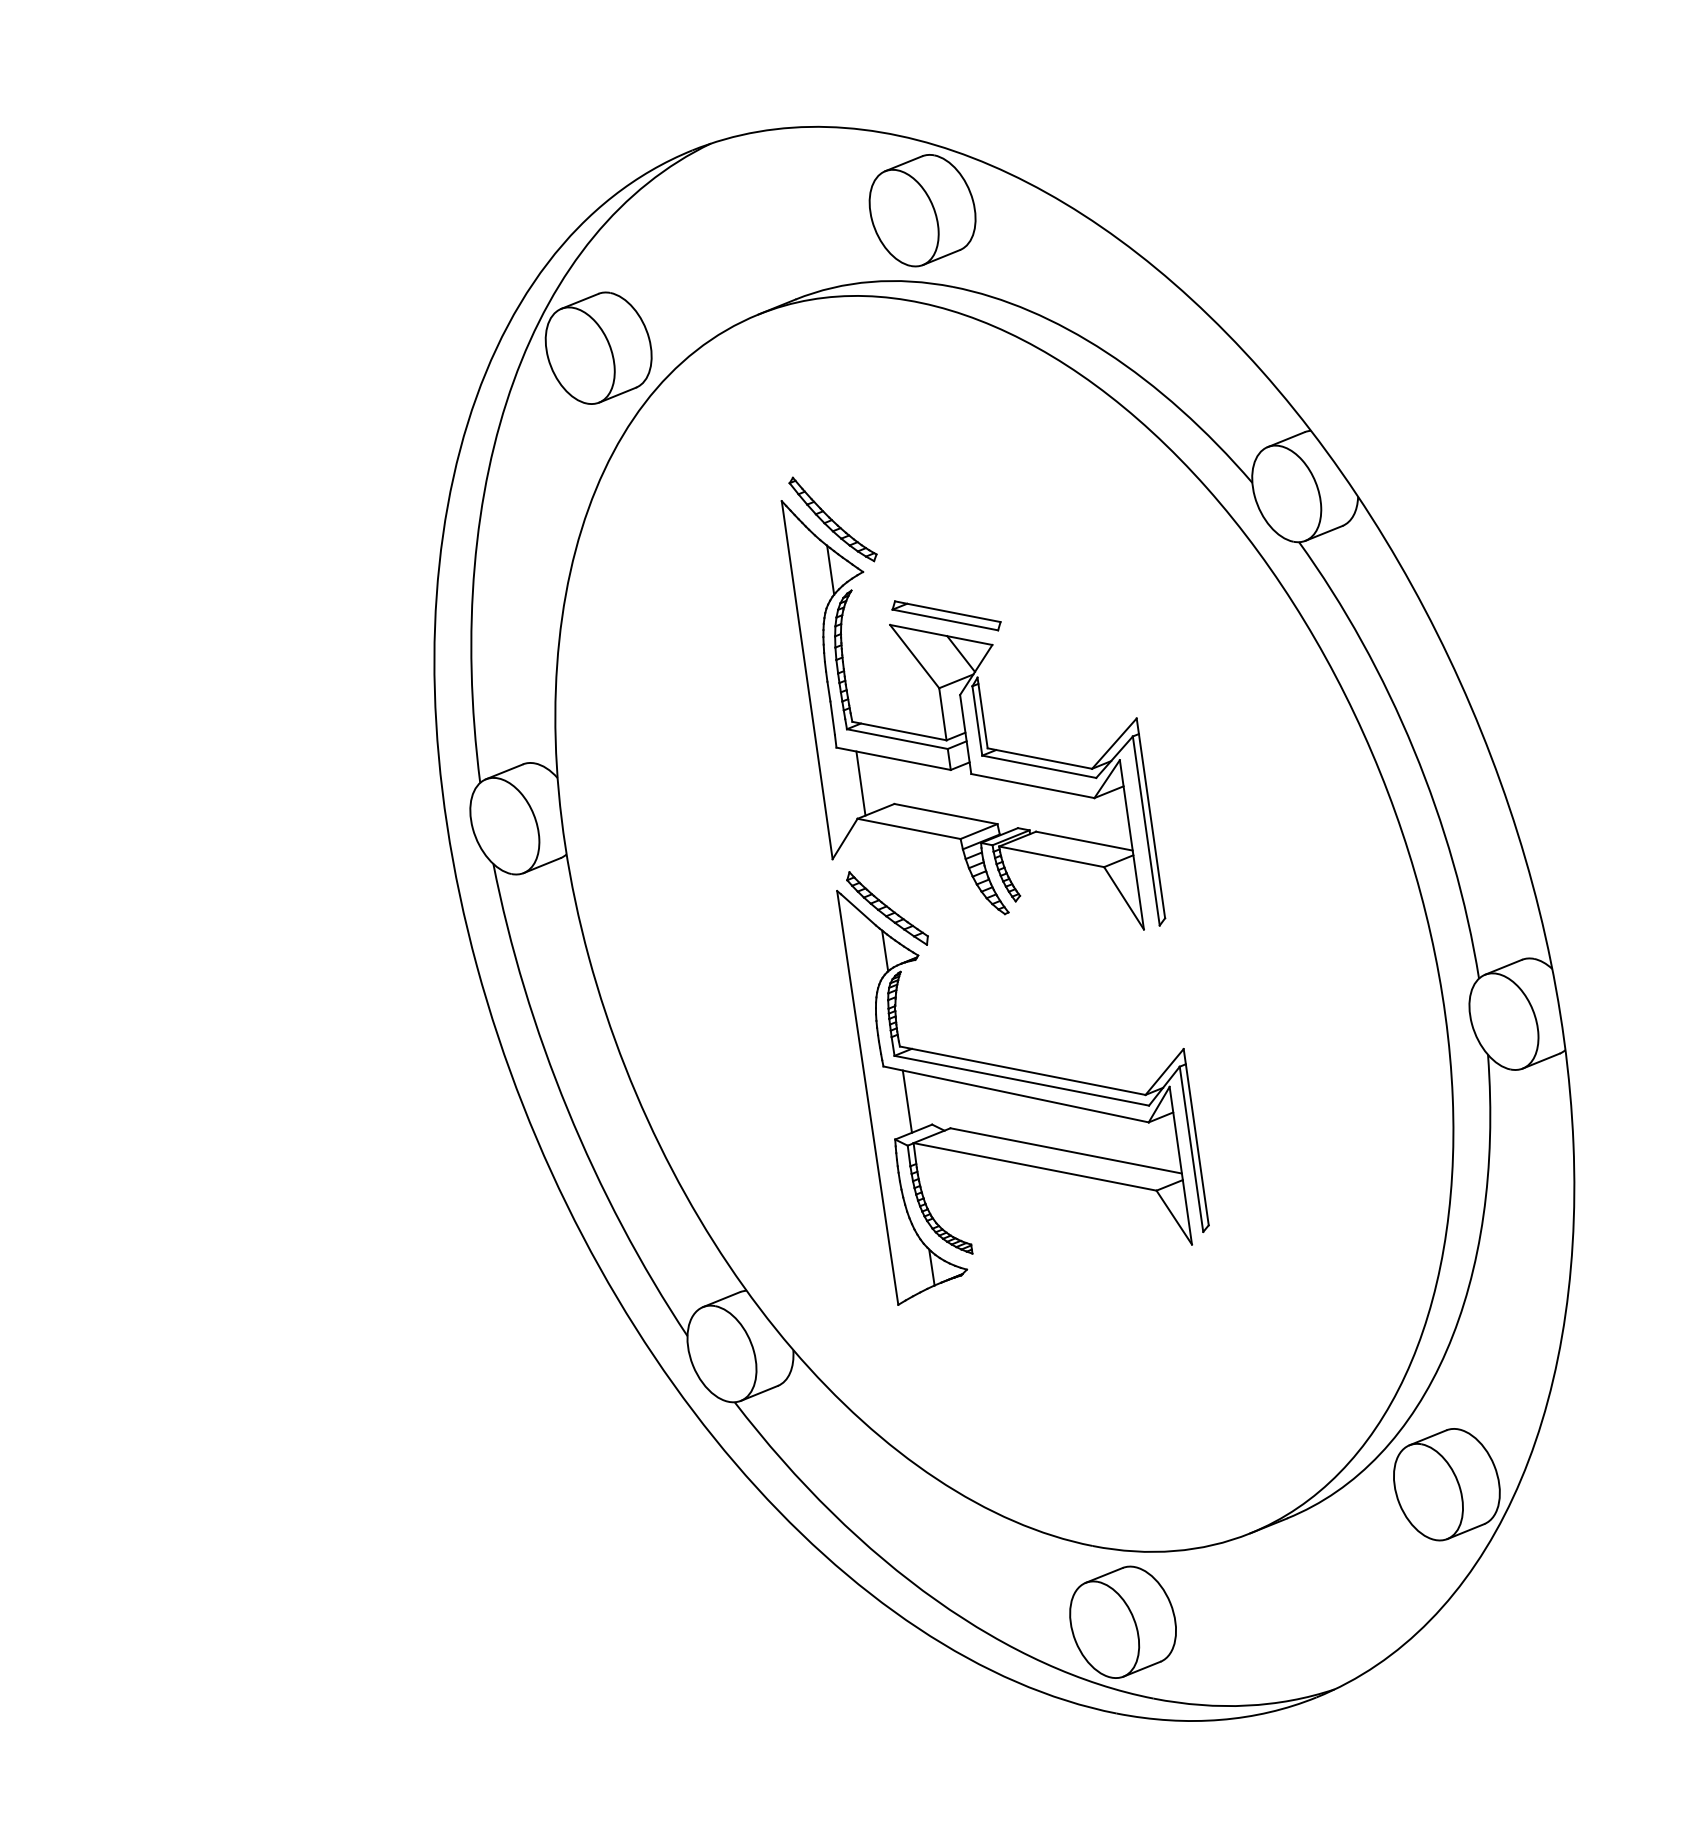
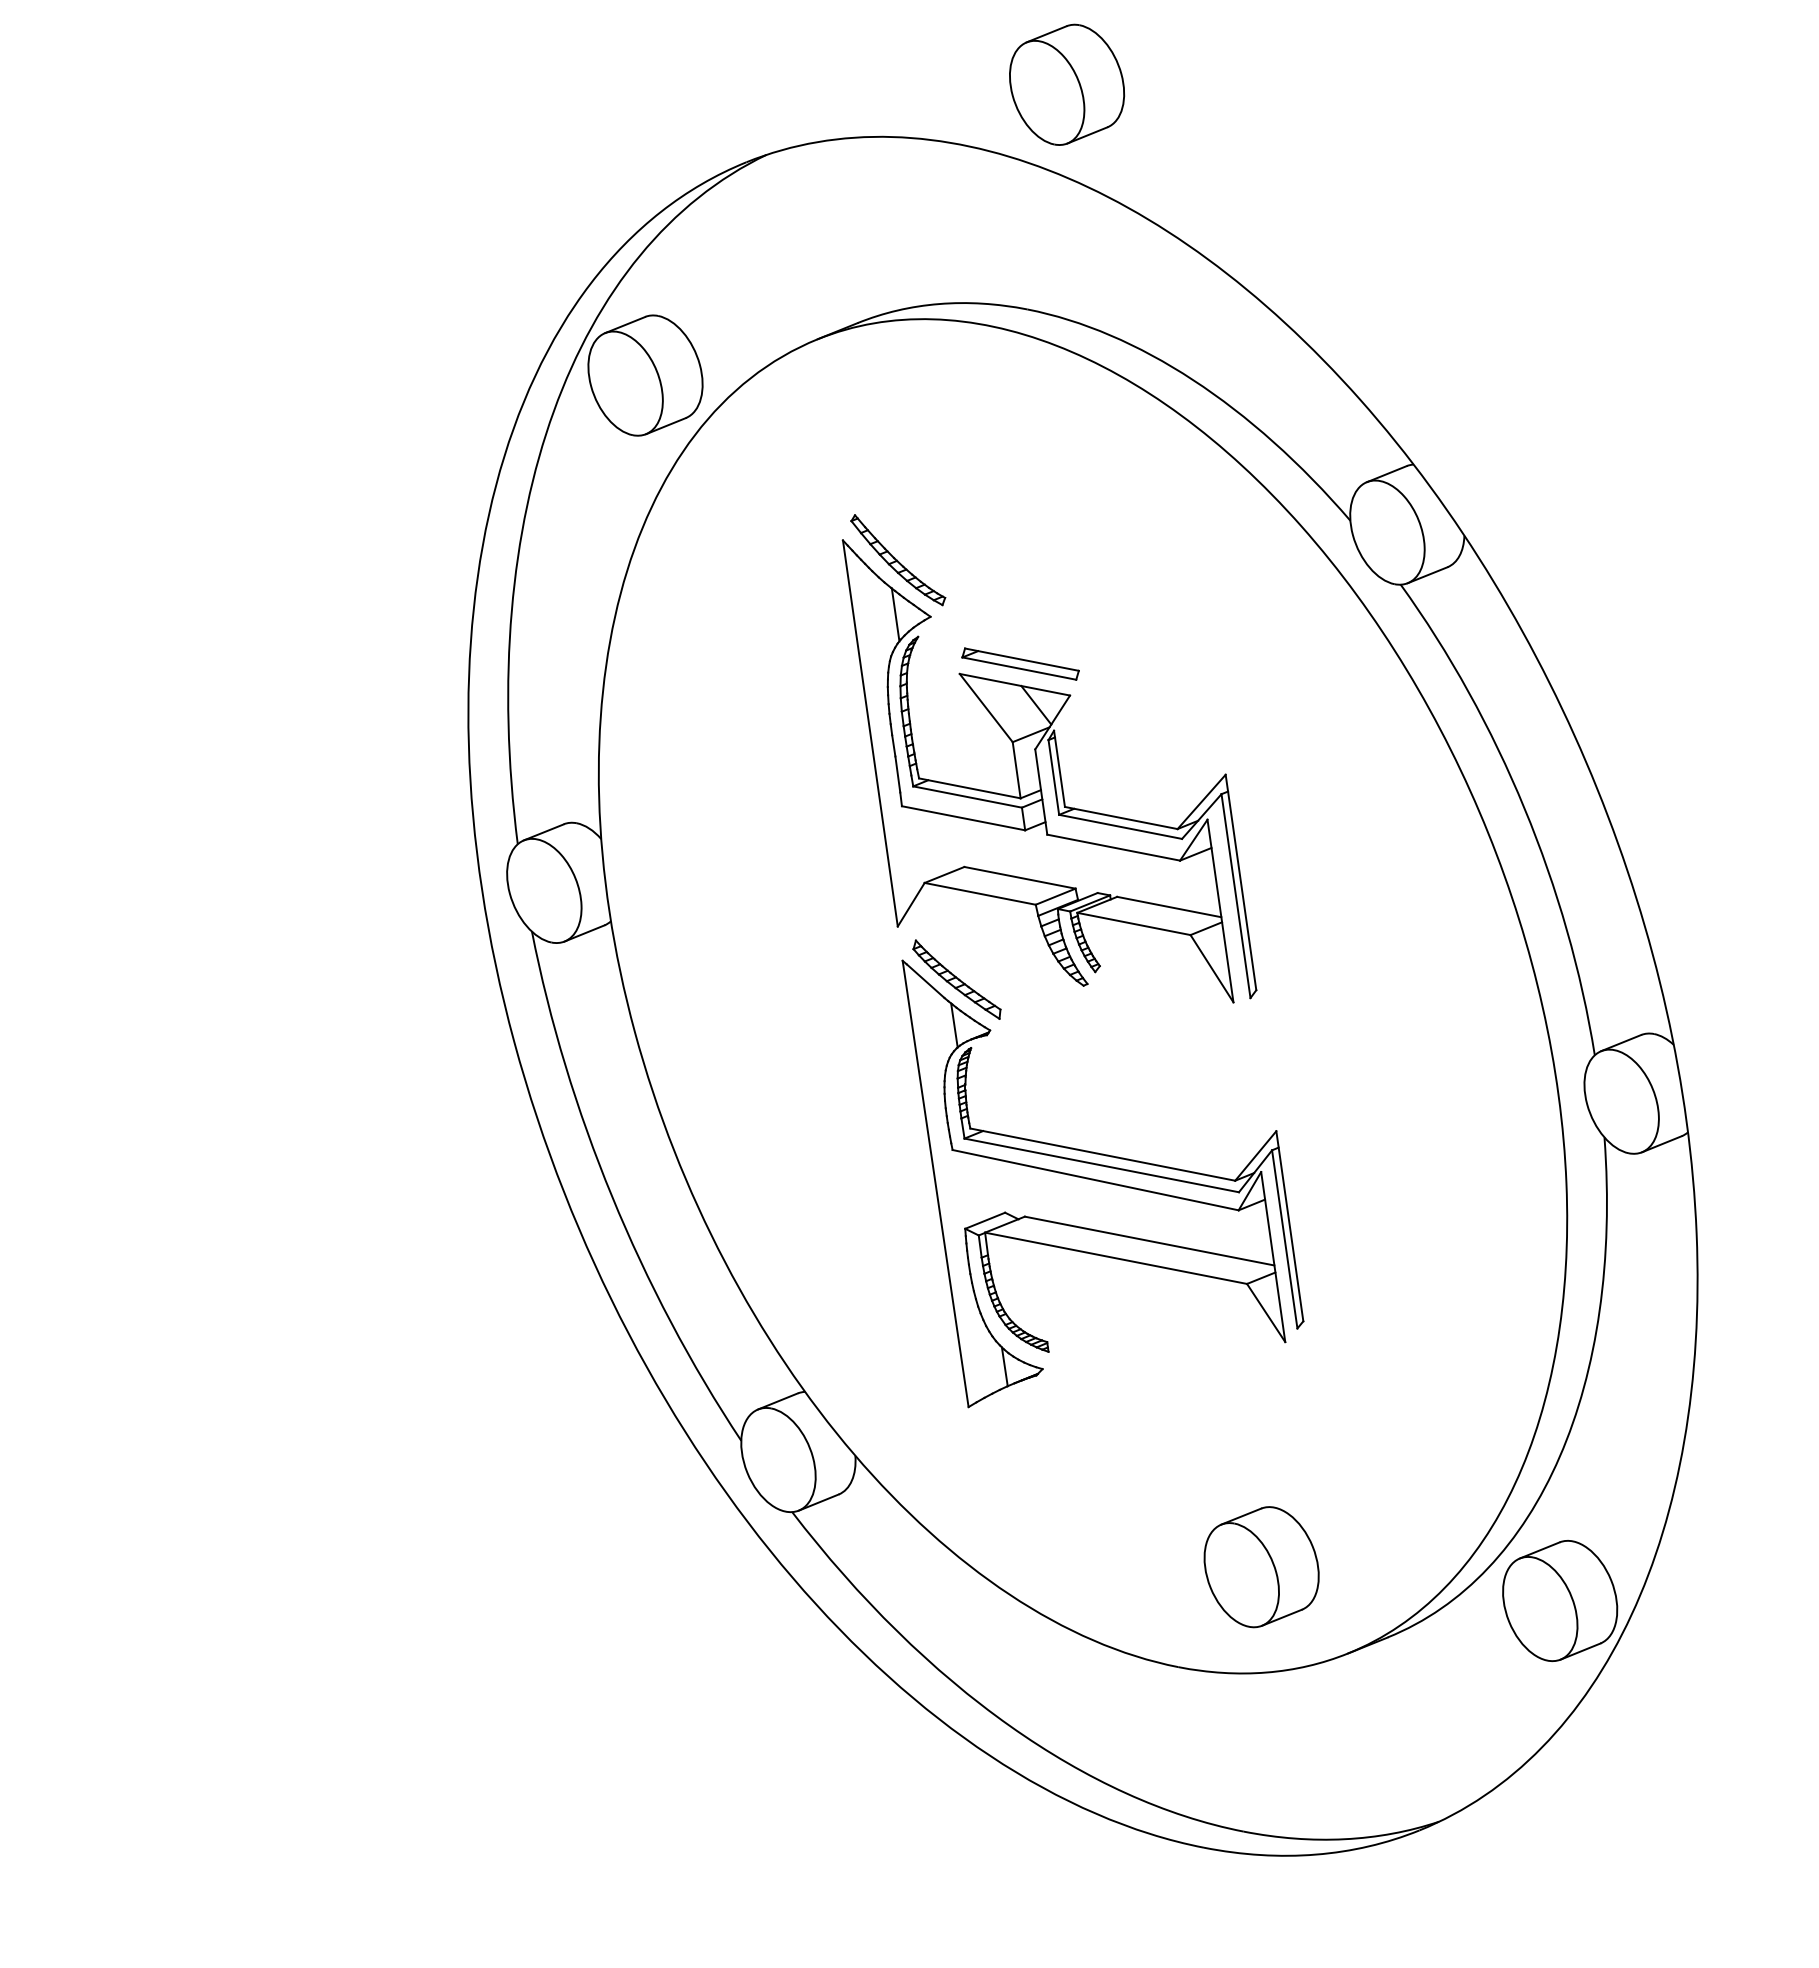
part: (922, 210) -> (1066, 84), moved
line: (860, 783) -> (927, 844), removed
line: (906, 1101) -> (977, 1187), removed
part: (1122, 1621) -> (1261, 1566), moved

